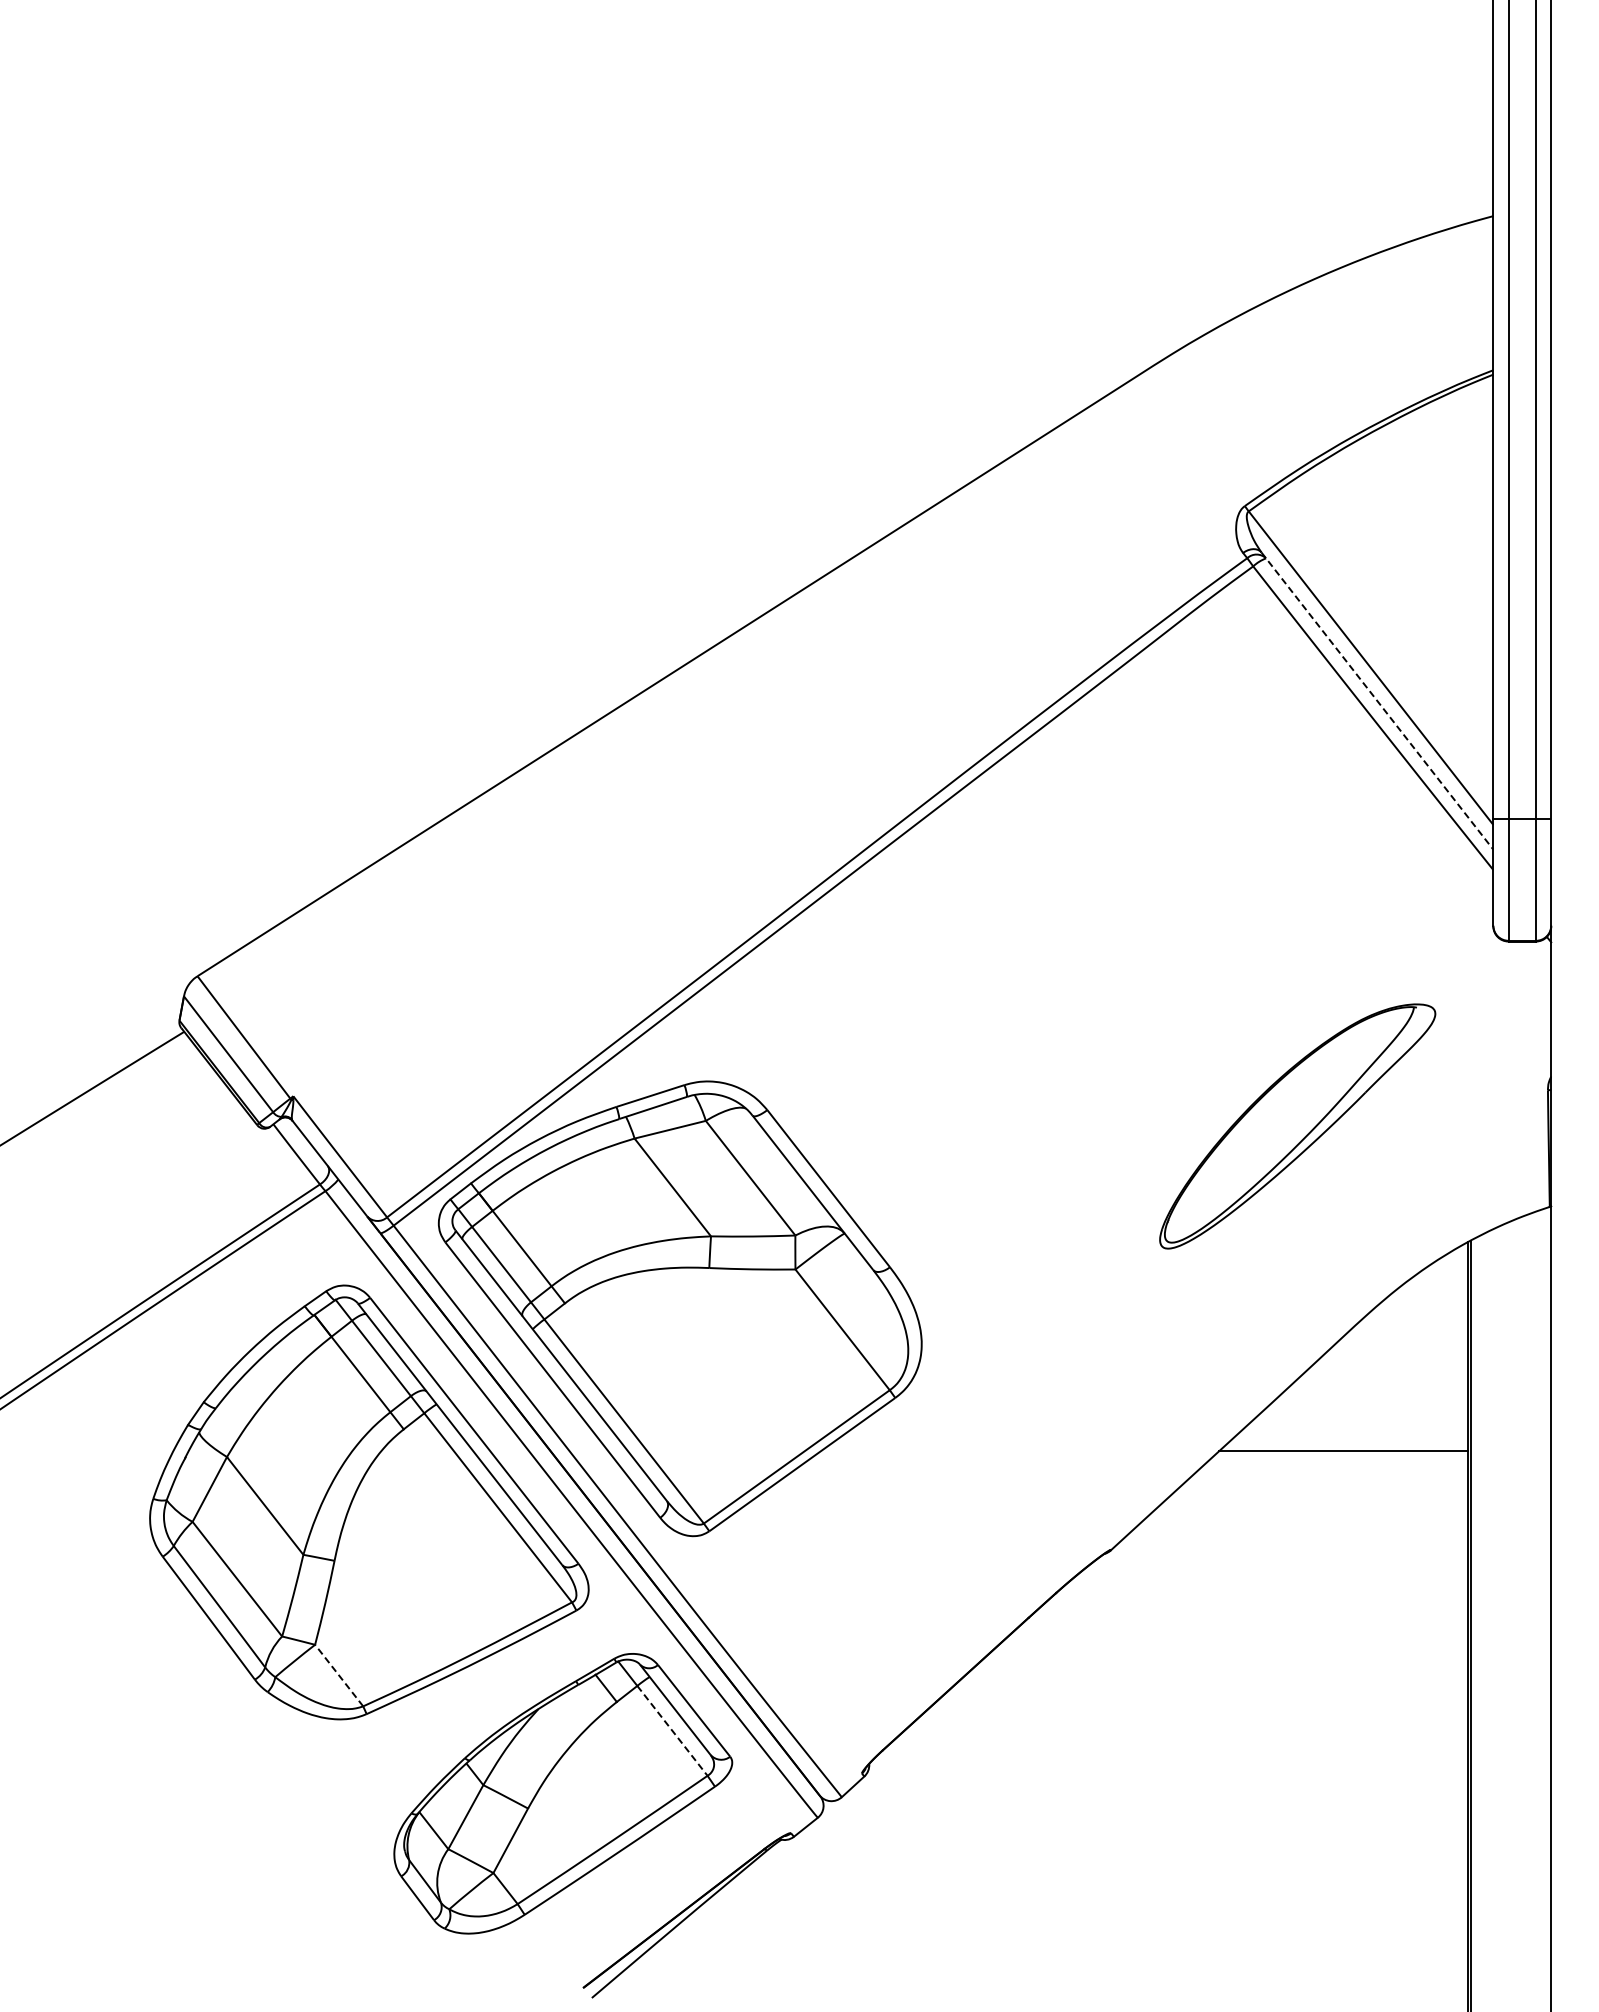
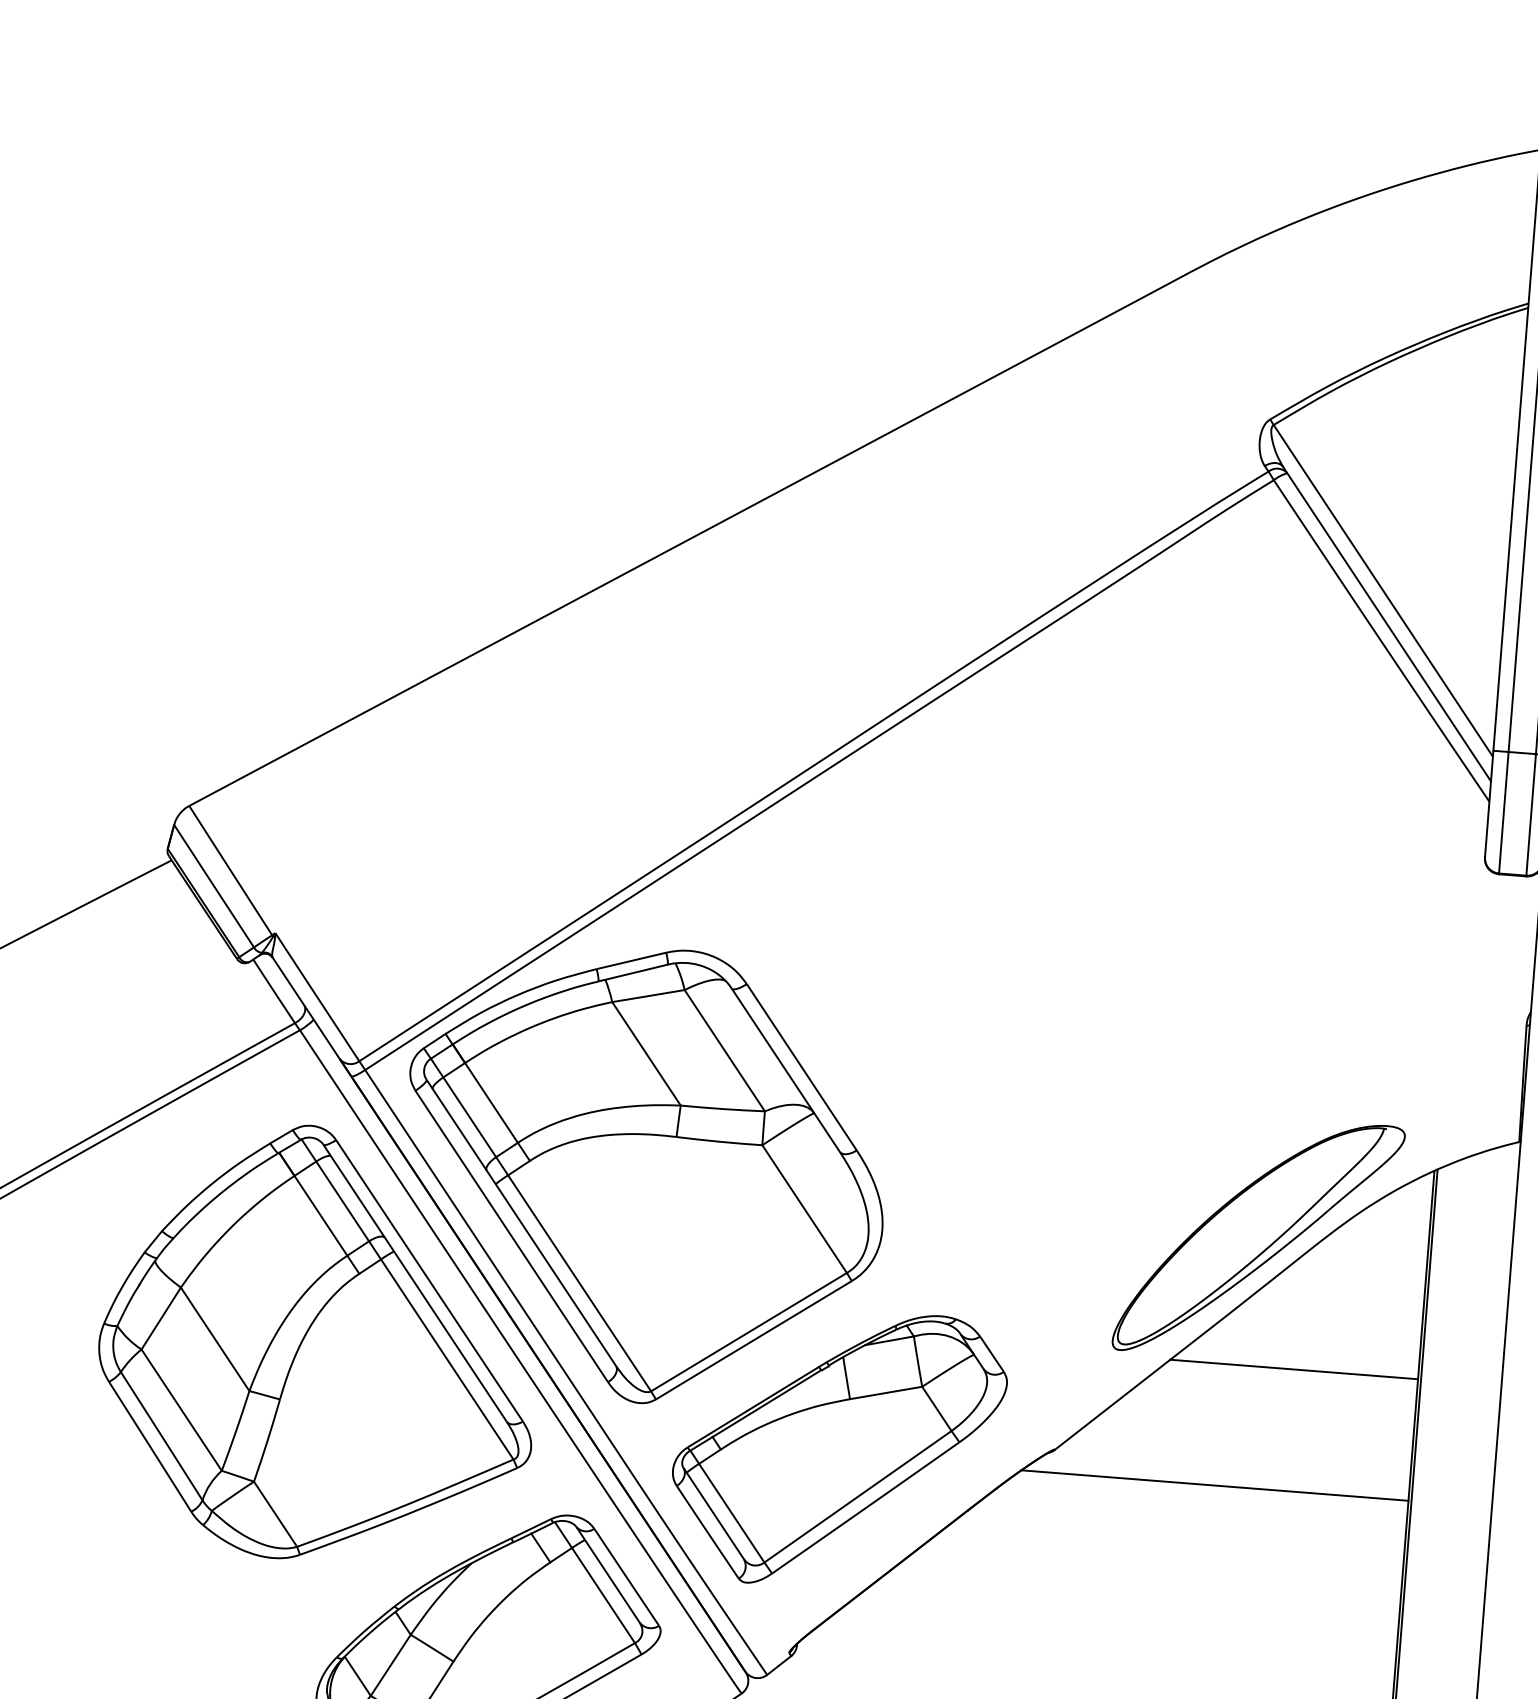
line: (1377, 701) -> (1387, 624), dashed -> solid
part: (1297, 1126) -> (1258, 1238), moved
part: (894, 1566) -> (837, 1449), added
line: (1273, 1573) -> (1215, 1485), added
line: (338, 1675) -> (274, 1514), dashed -> solid
line: (672, 1731) -> (603, 1596), dashed -> solid

